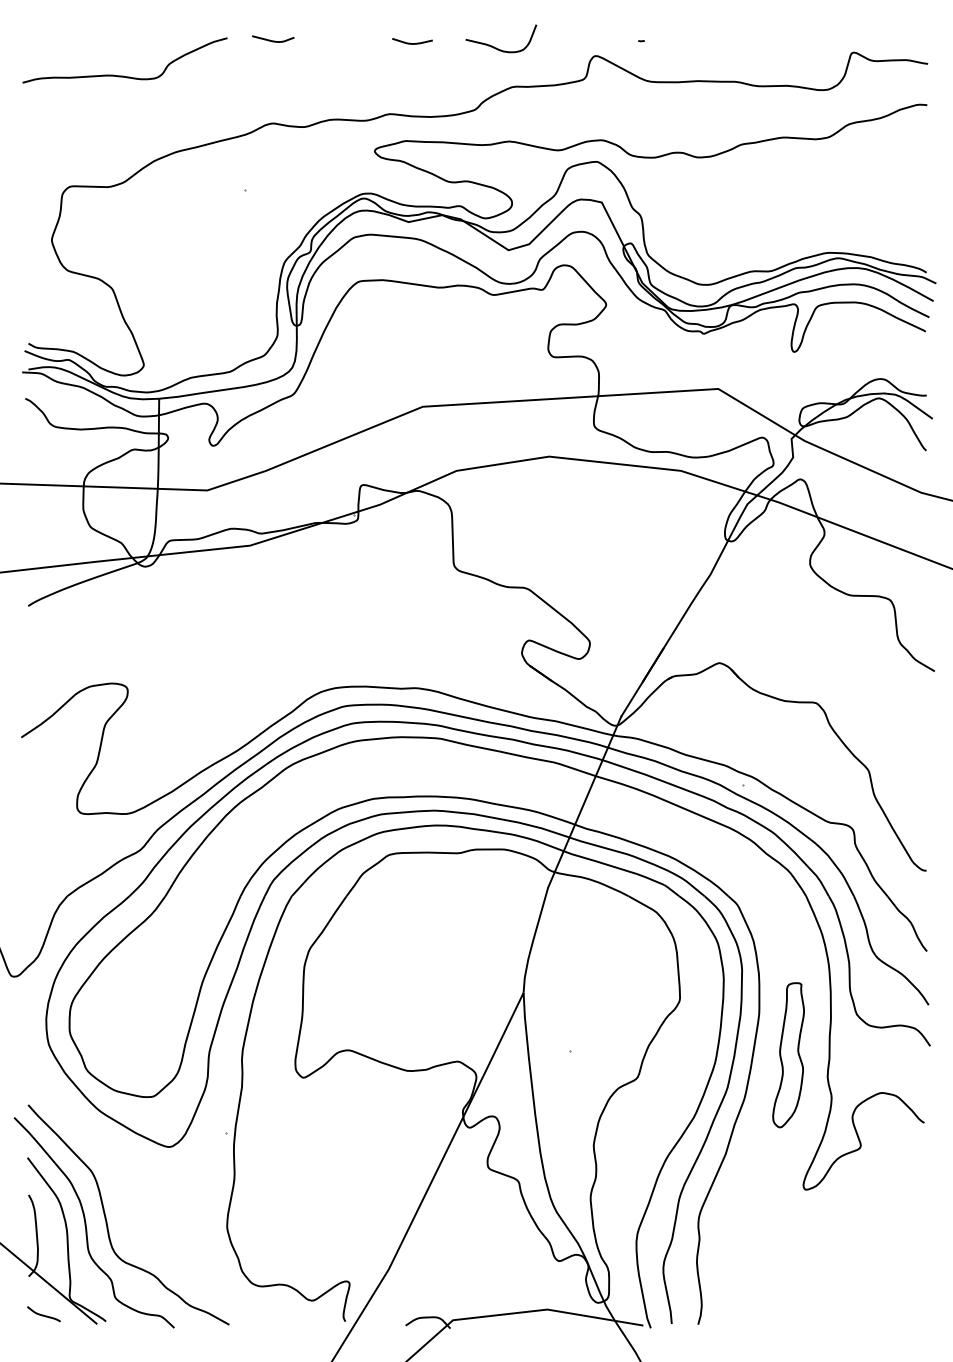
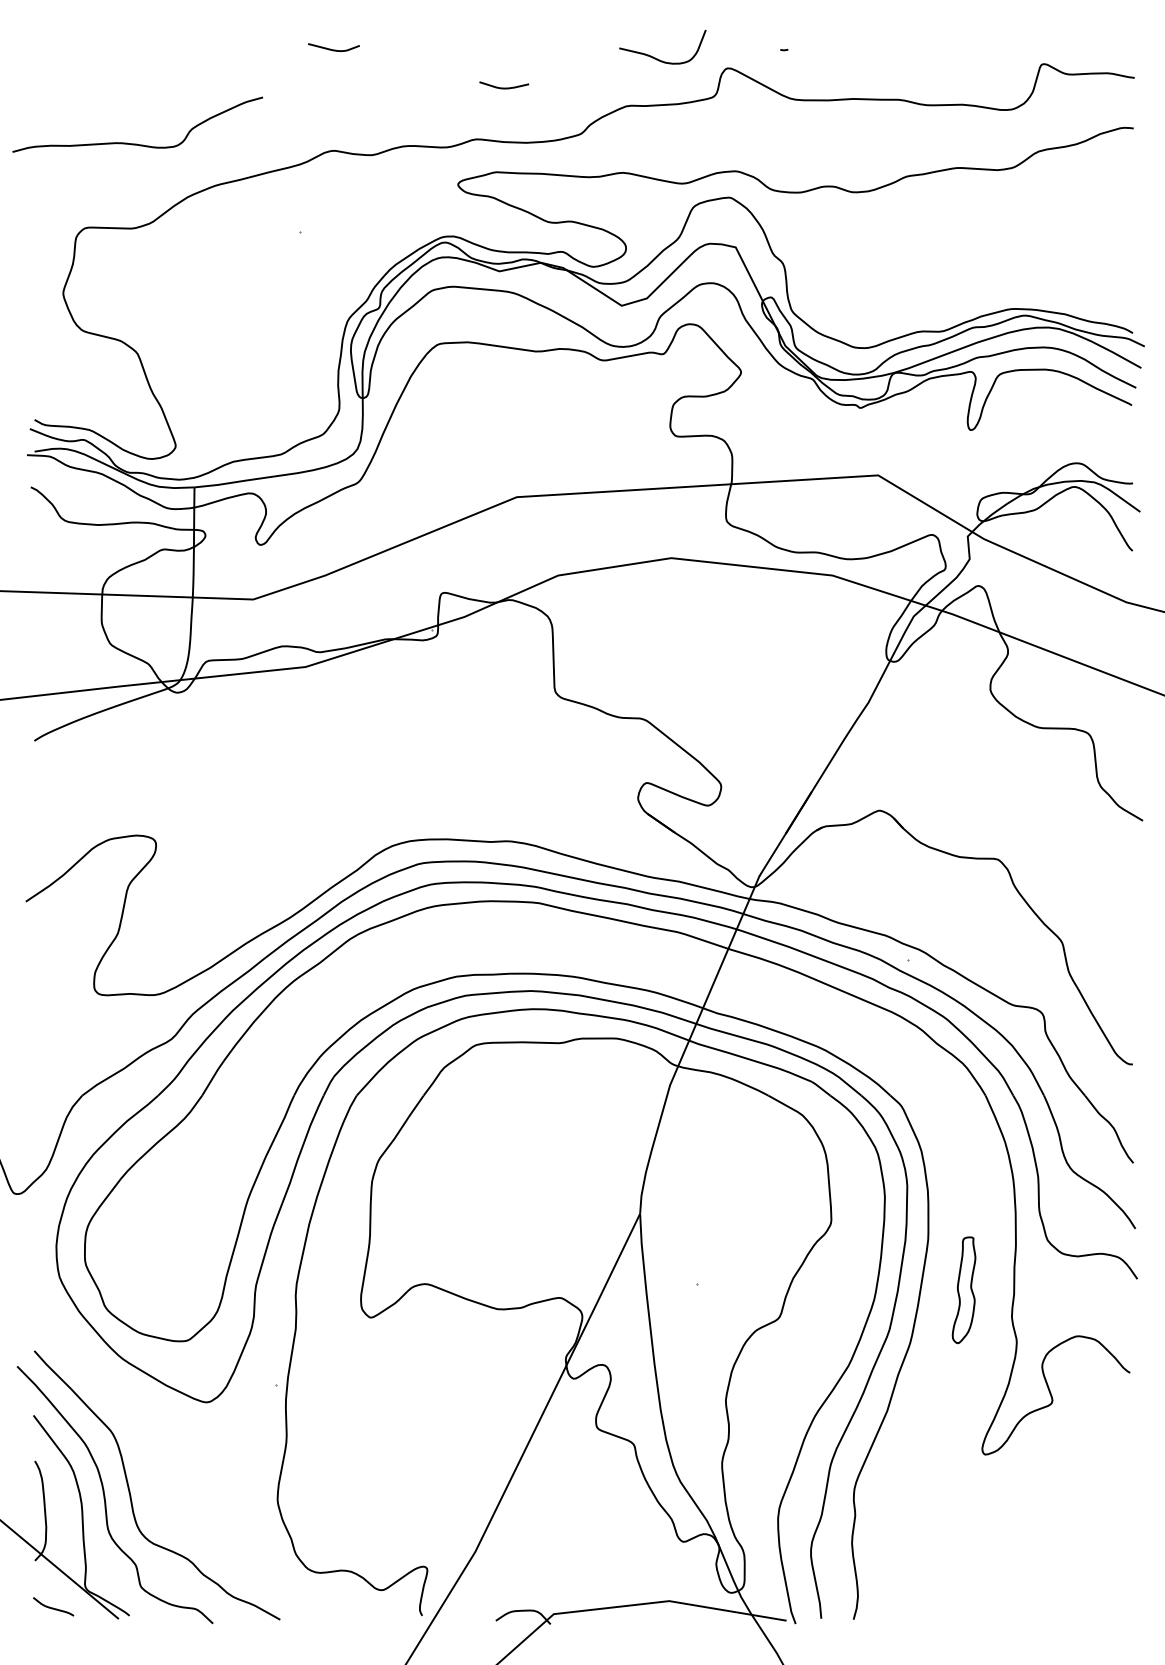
curve: (412, 43) -> (504, 87), moved
curve: (496, 48) -> (657, 58), moved
curve: (124, 75) -> (137, 143), moved
part: (788, 1055) -> (963, 1290), size x0.6

